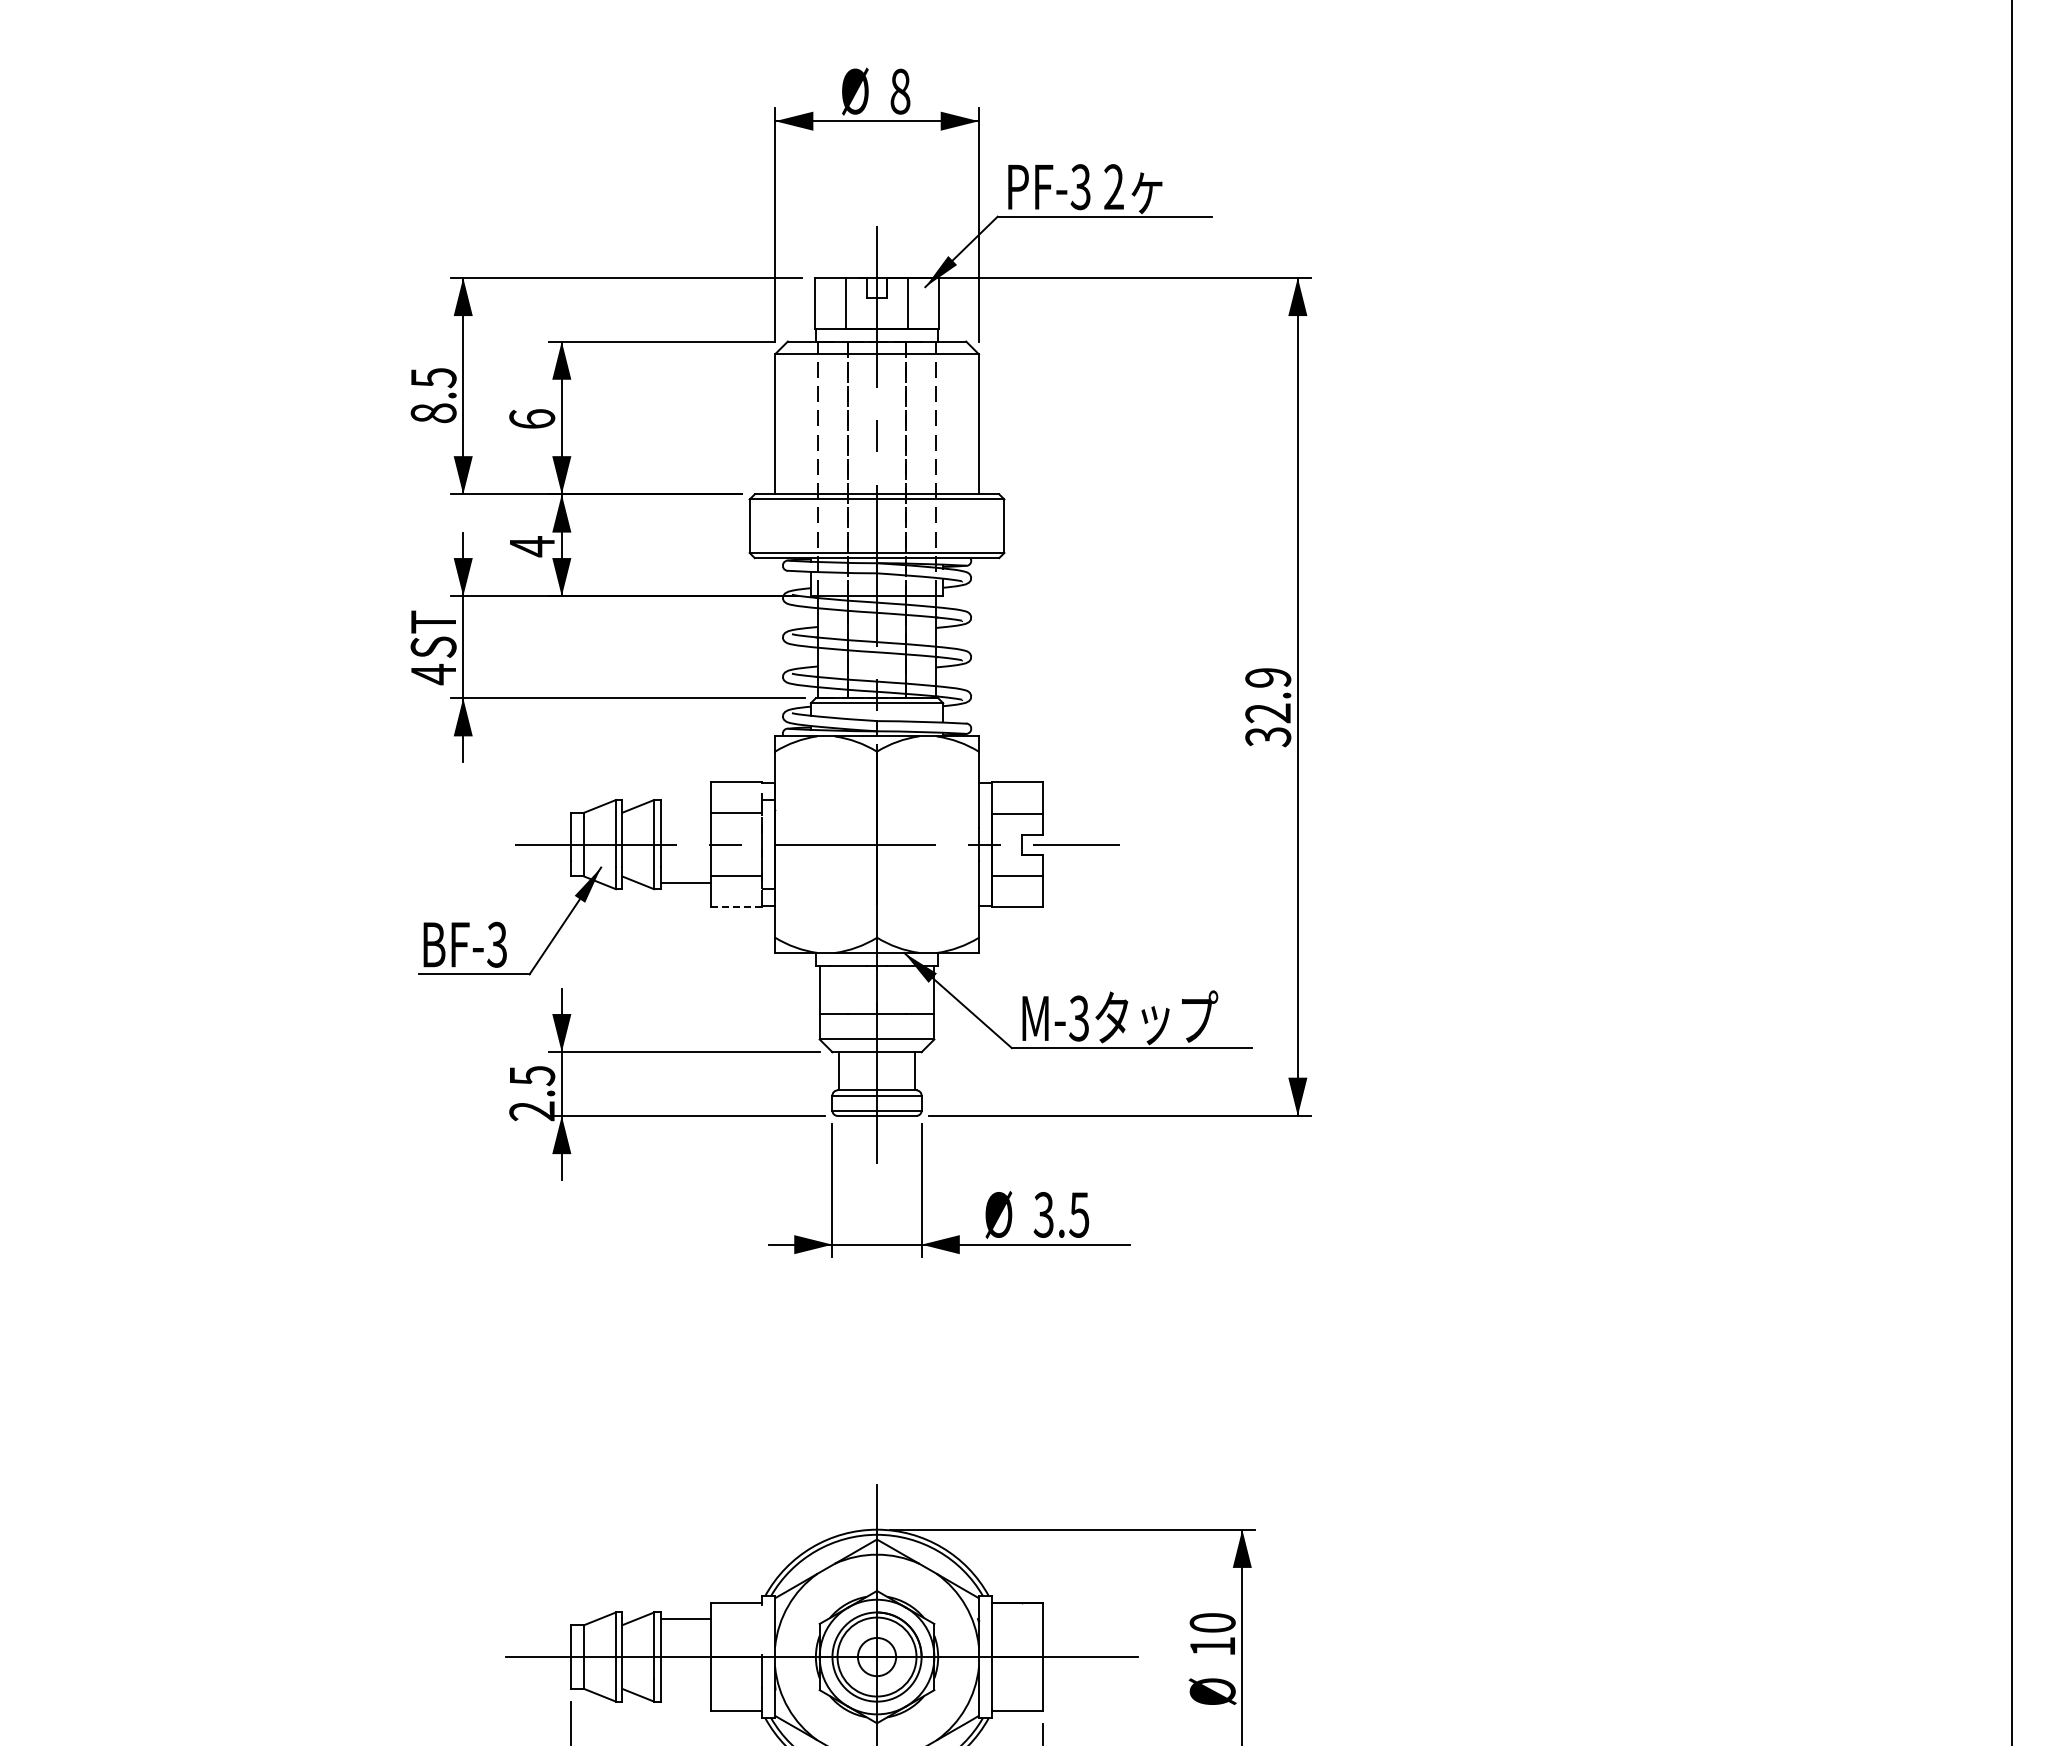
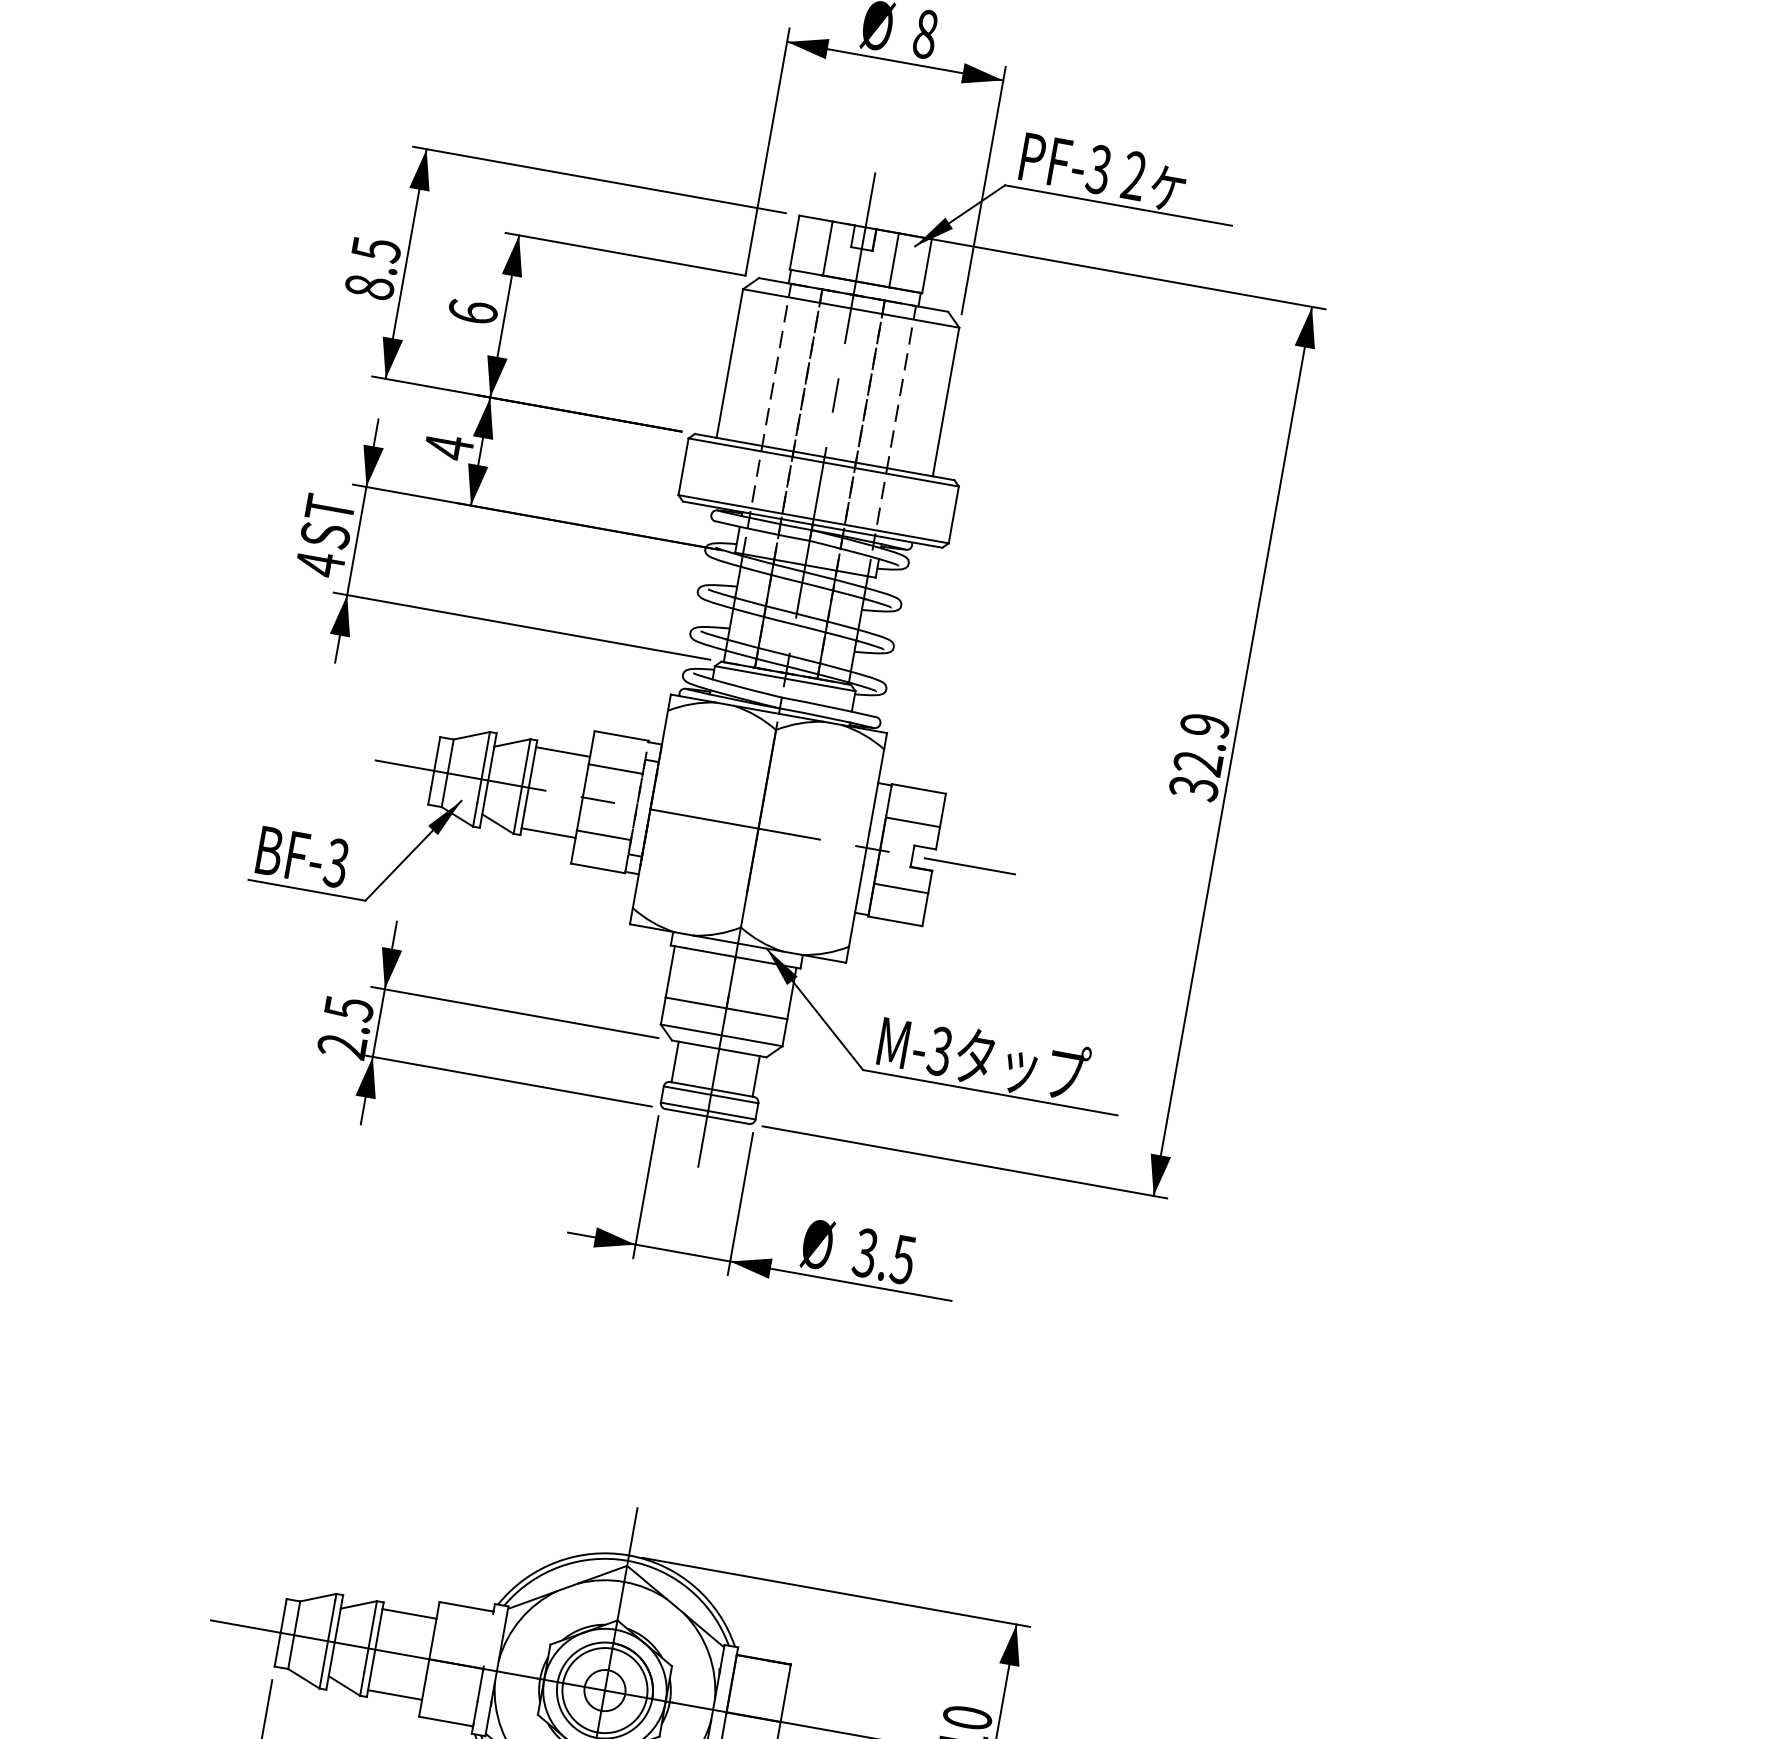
line: (685, 806) -> (562, 752), added
line: (736, 907) -> (597, 868), dashed -> solid
line: (685, 1695) -> (394, 1695), added

